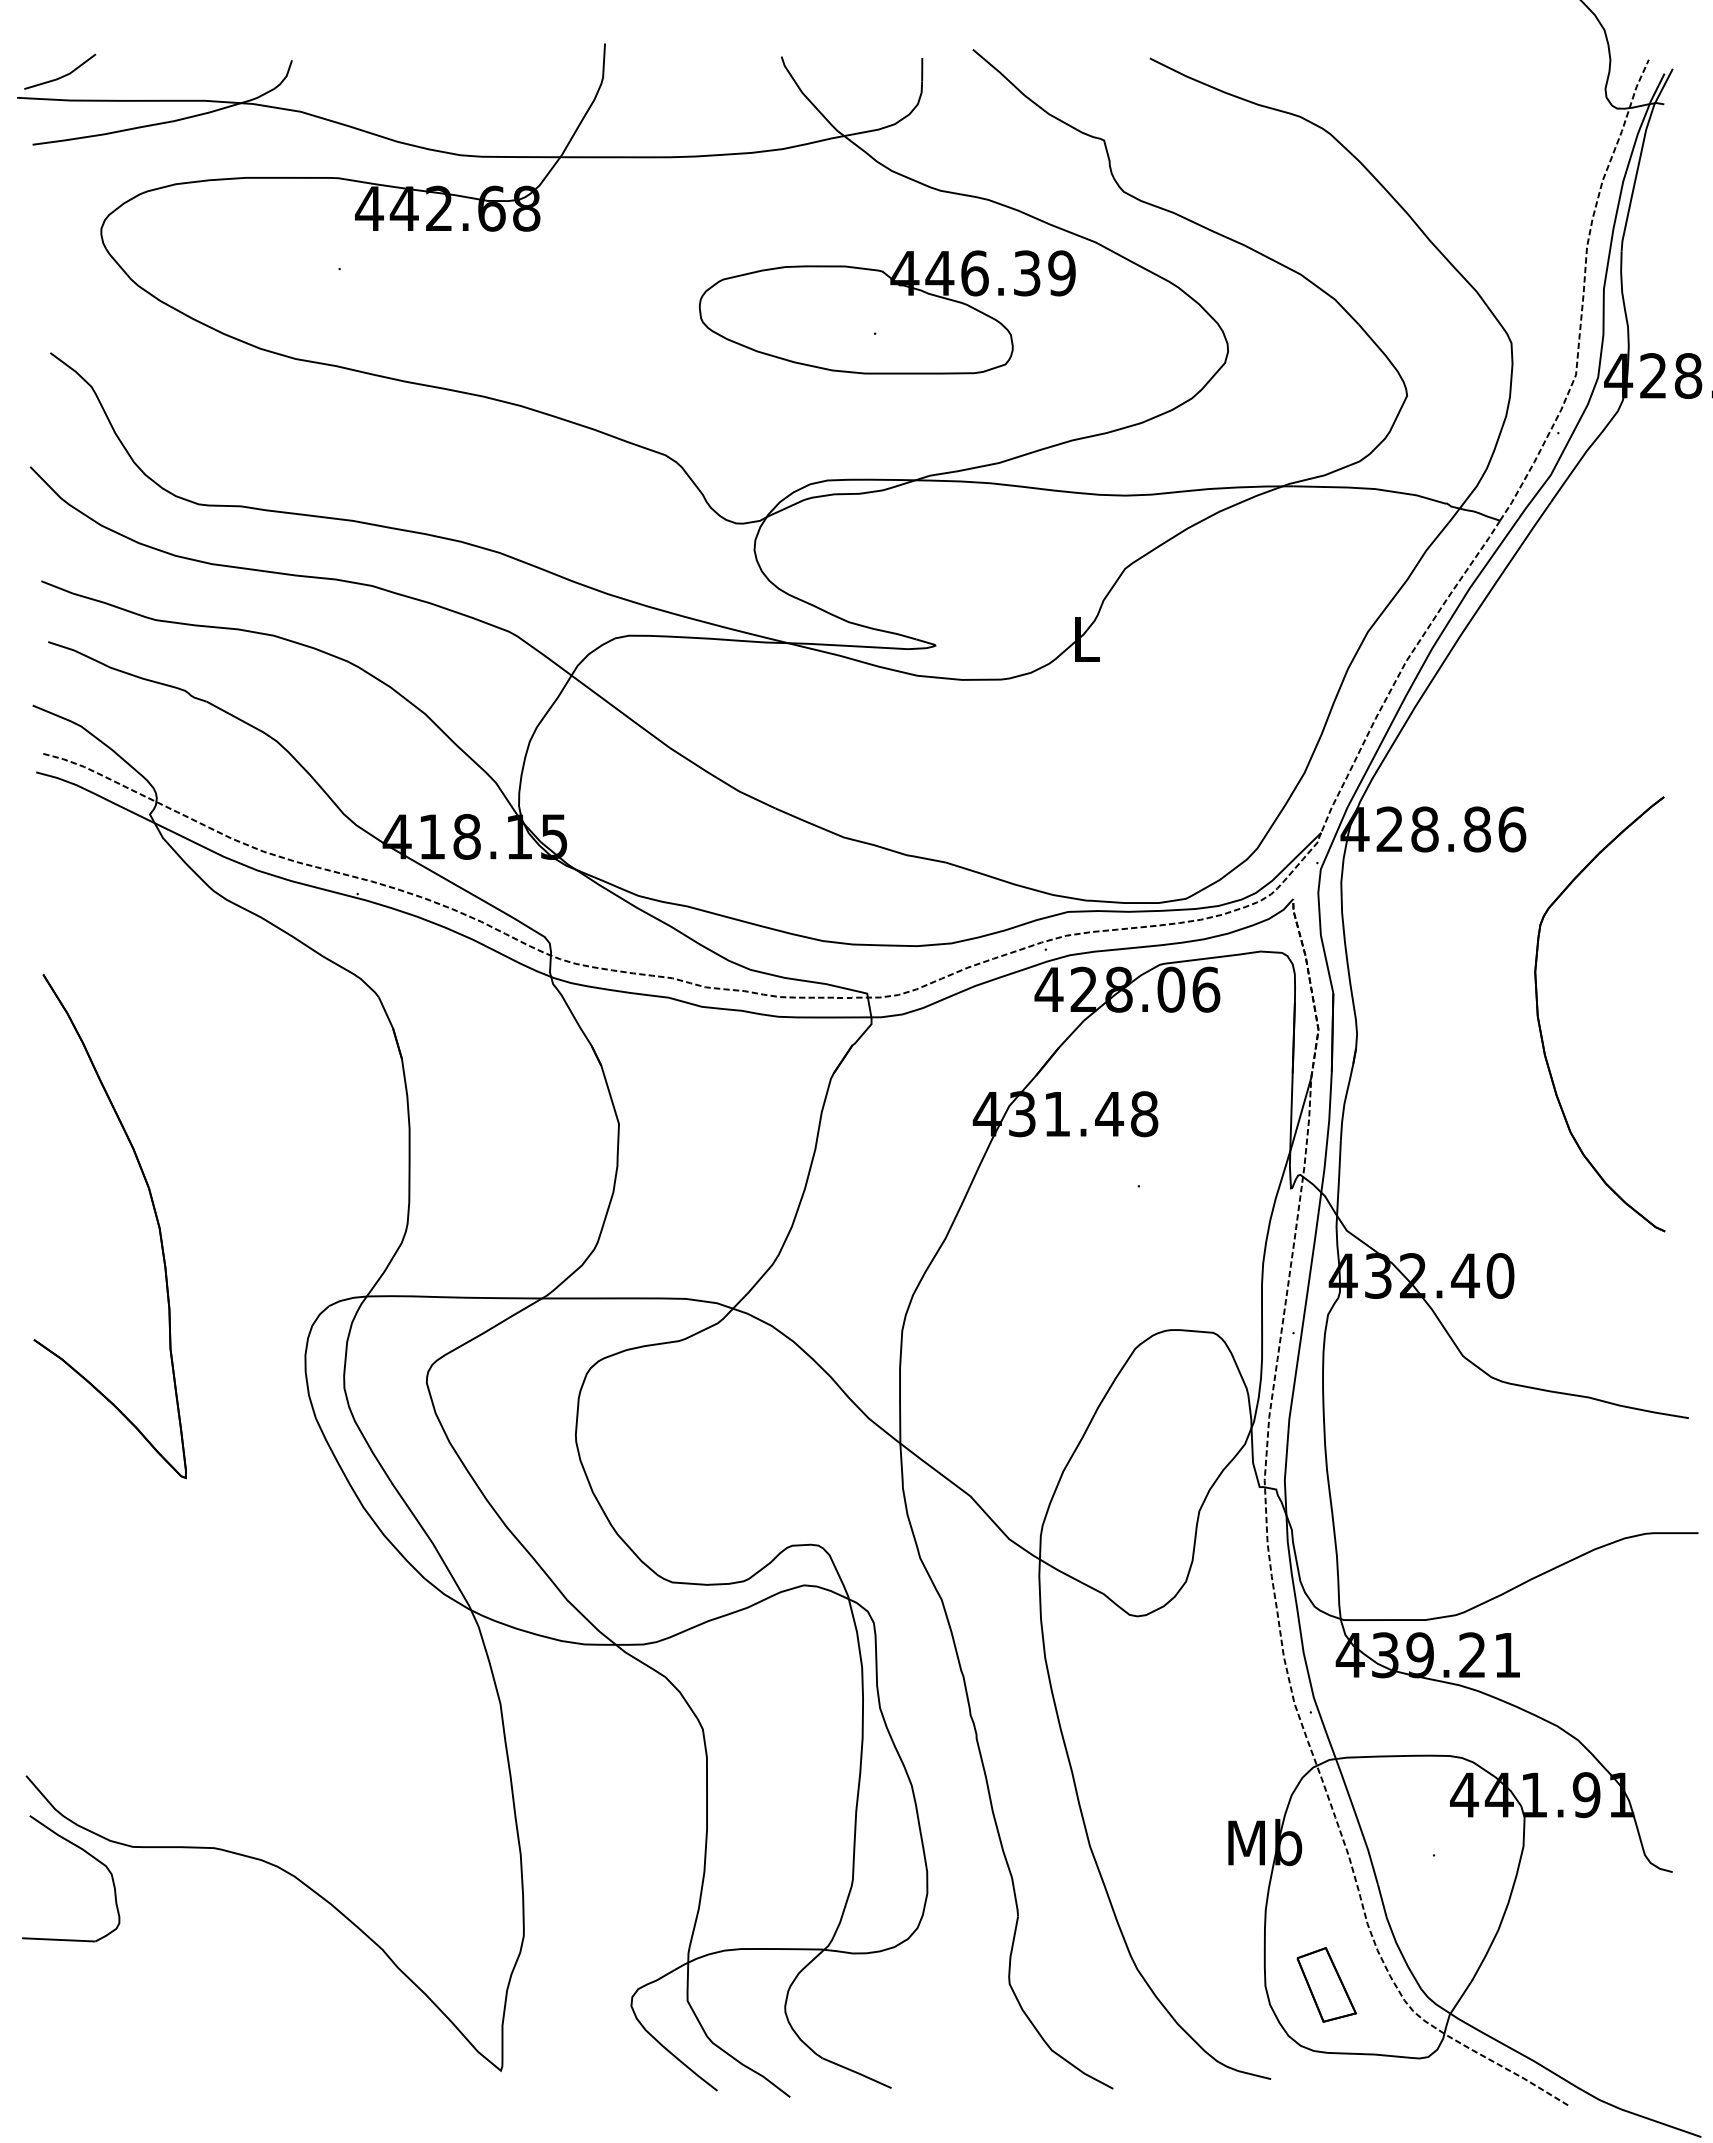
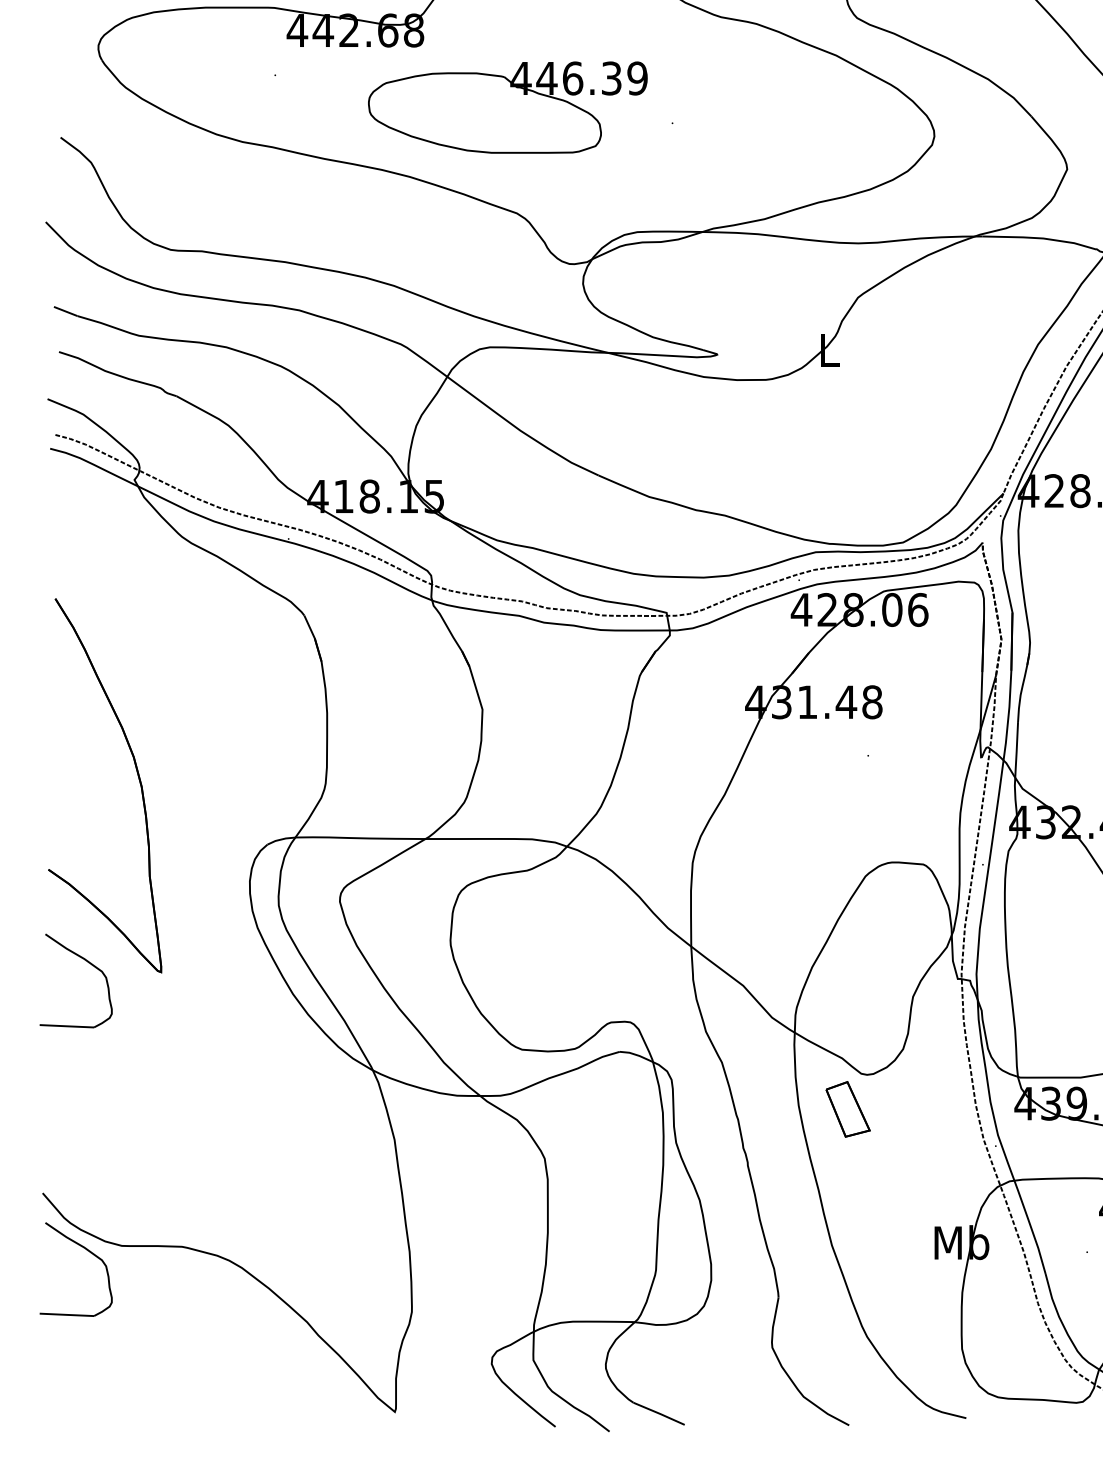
part: (887, 312) -> (508, 107), moved
part: (87, 1465) -> (88, 962), added
part: (1326, 1984) -> (847, 1109), moved

